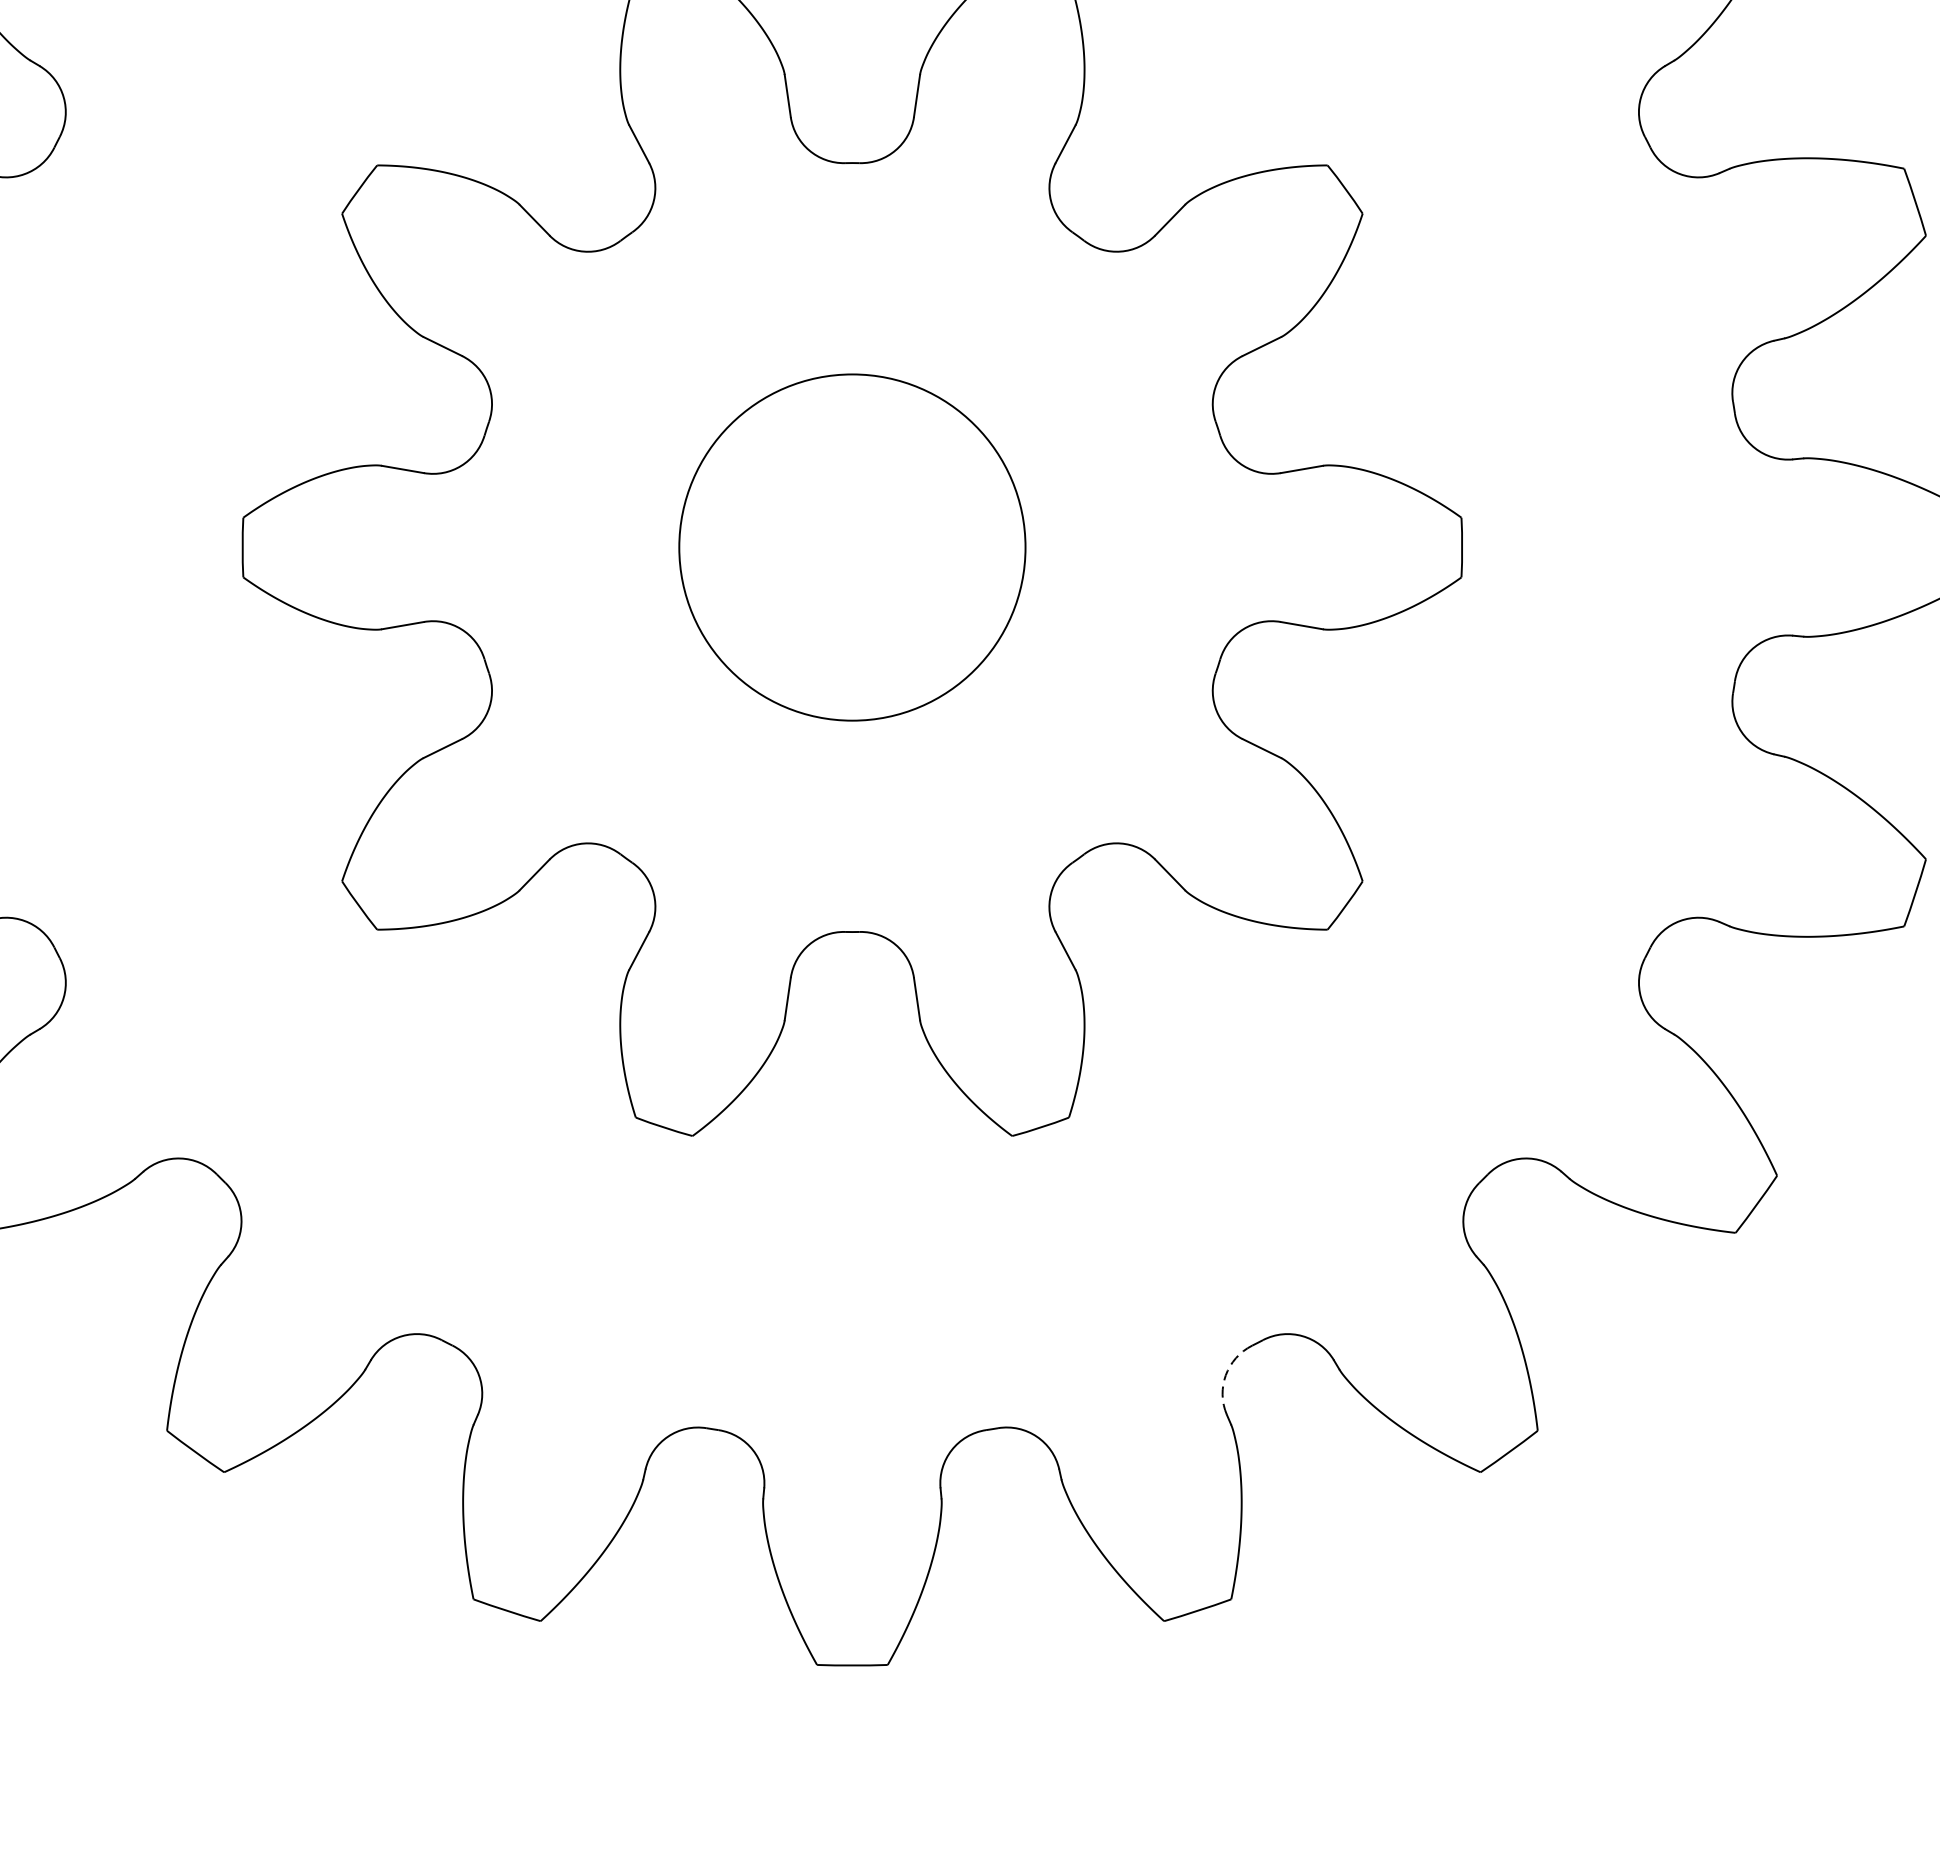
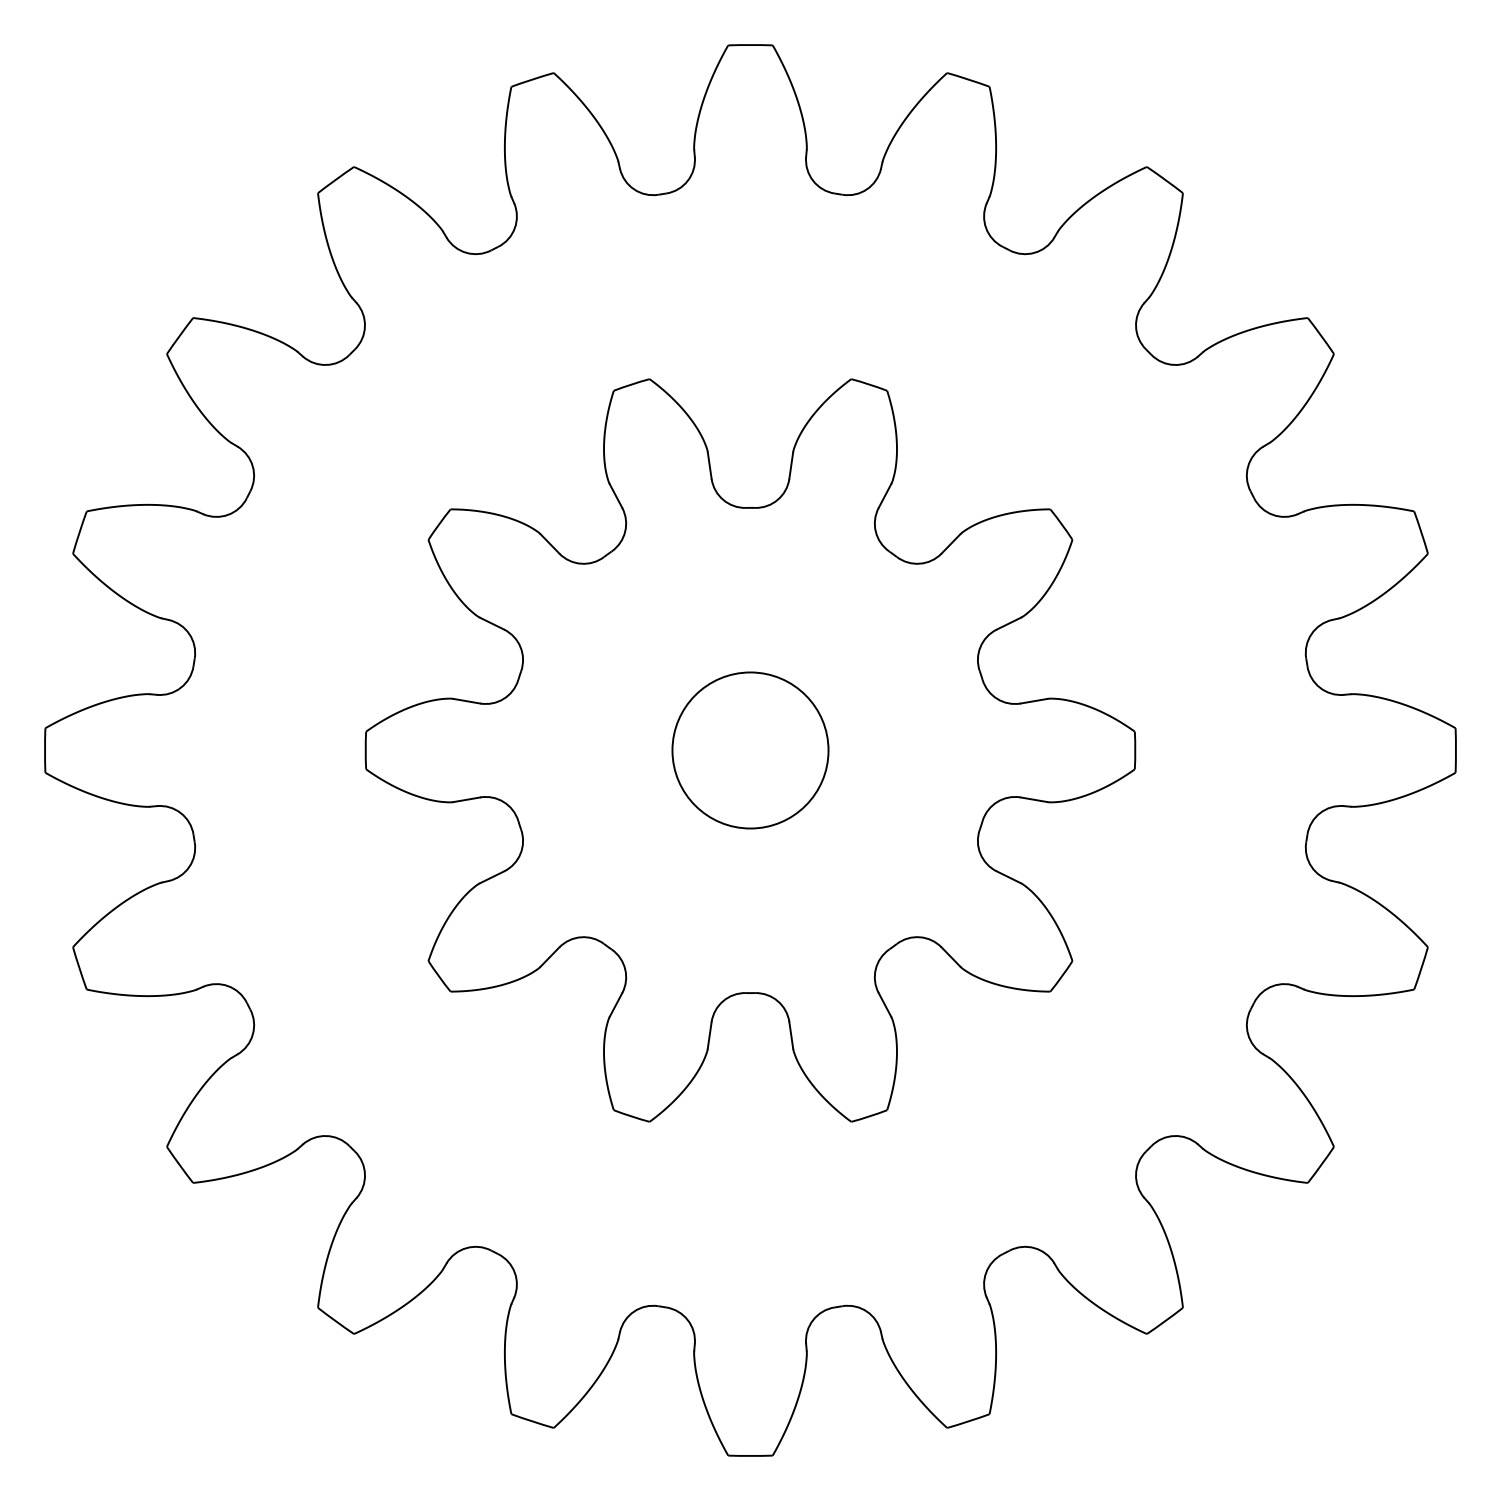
circle: (852, 547) -> (750, 750), size x0.71
arc: (1226, 1374) -> (986, 1272), dashed -> solid

